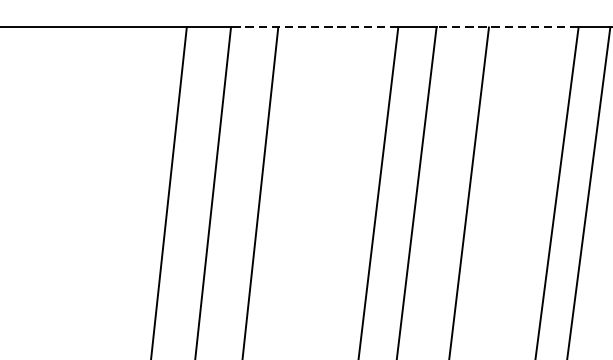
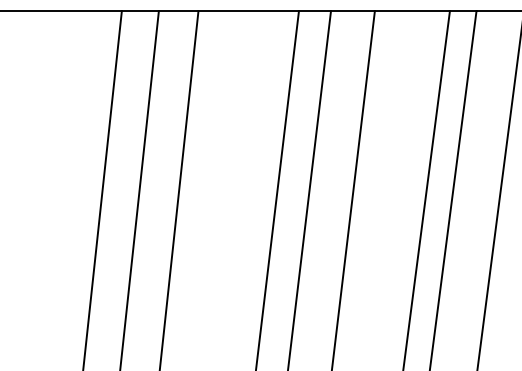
line: (314, 27) -> (228, 11), dashed -> solid
line: (506, 27) -> (389, 11), dashed -> solid

